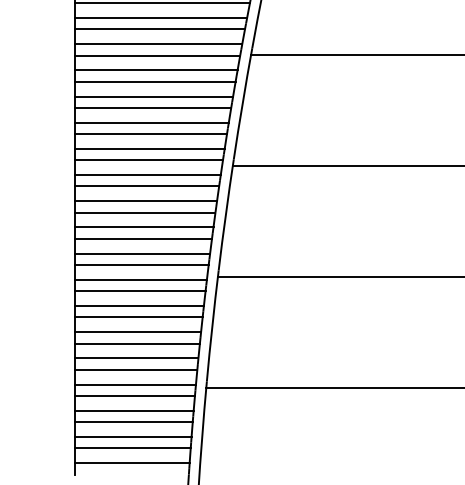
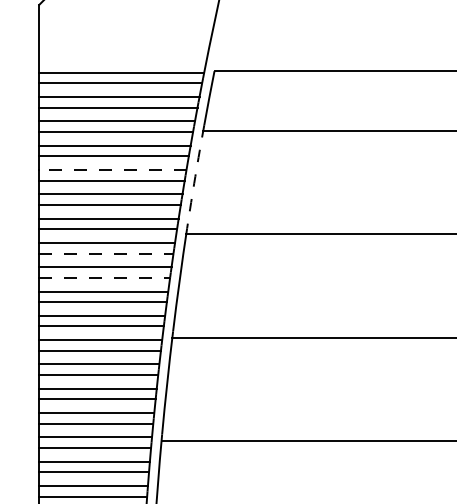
line: (153, 97) -> (112, 170), solid -> dashed
arc: (242, 103) -> (195, 176), solid -> dashed
line: (146, 186) -> (106, 253), solid -> dashed
line: (145, 212) -> (105, 277), solid -> dashed

